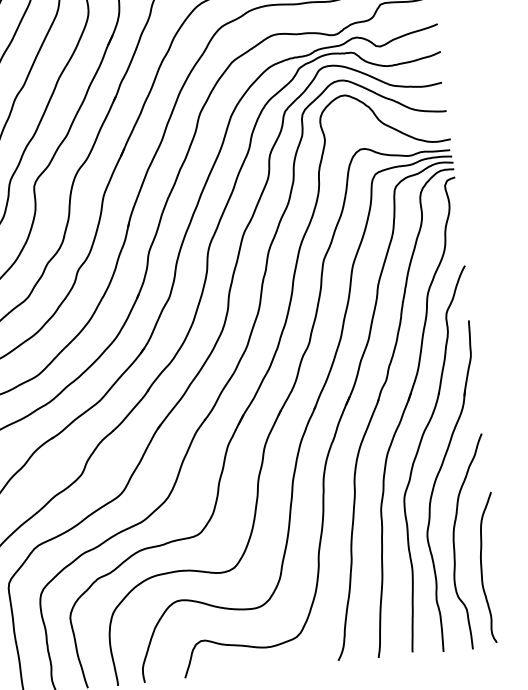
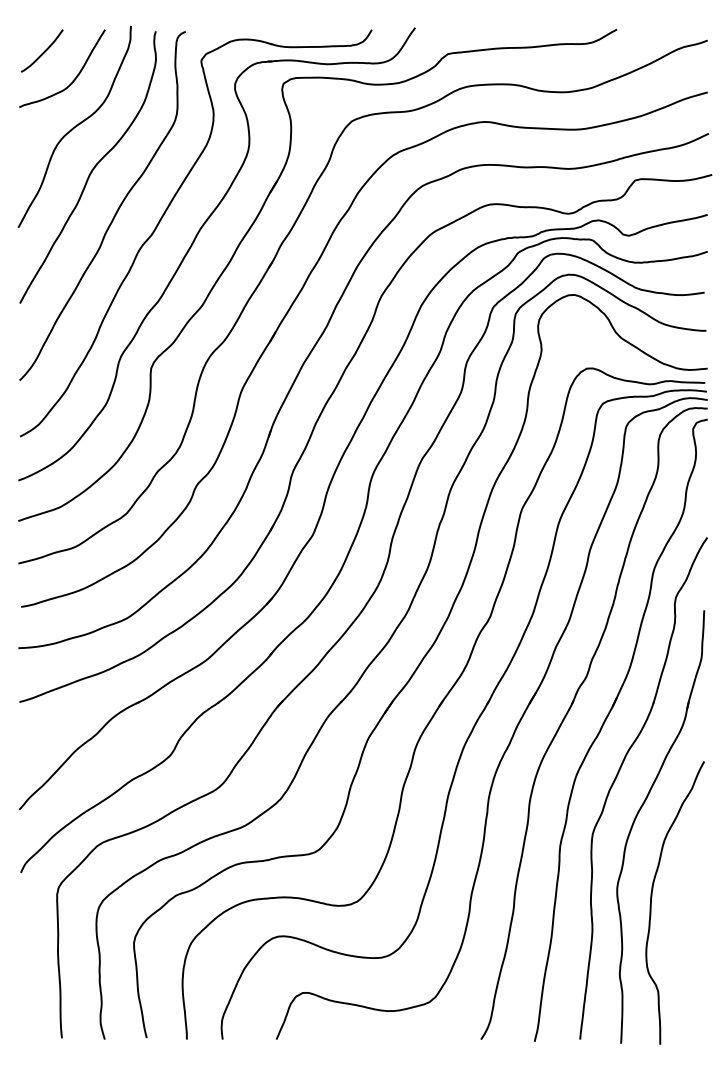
curve: (482, 568) -> (684, 939), removed

